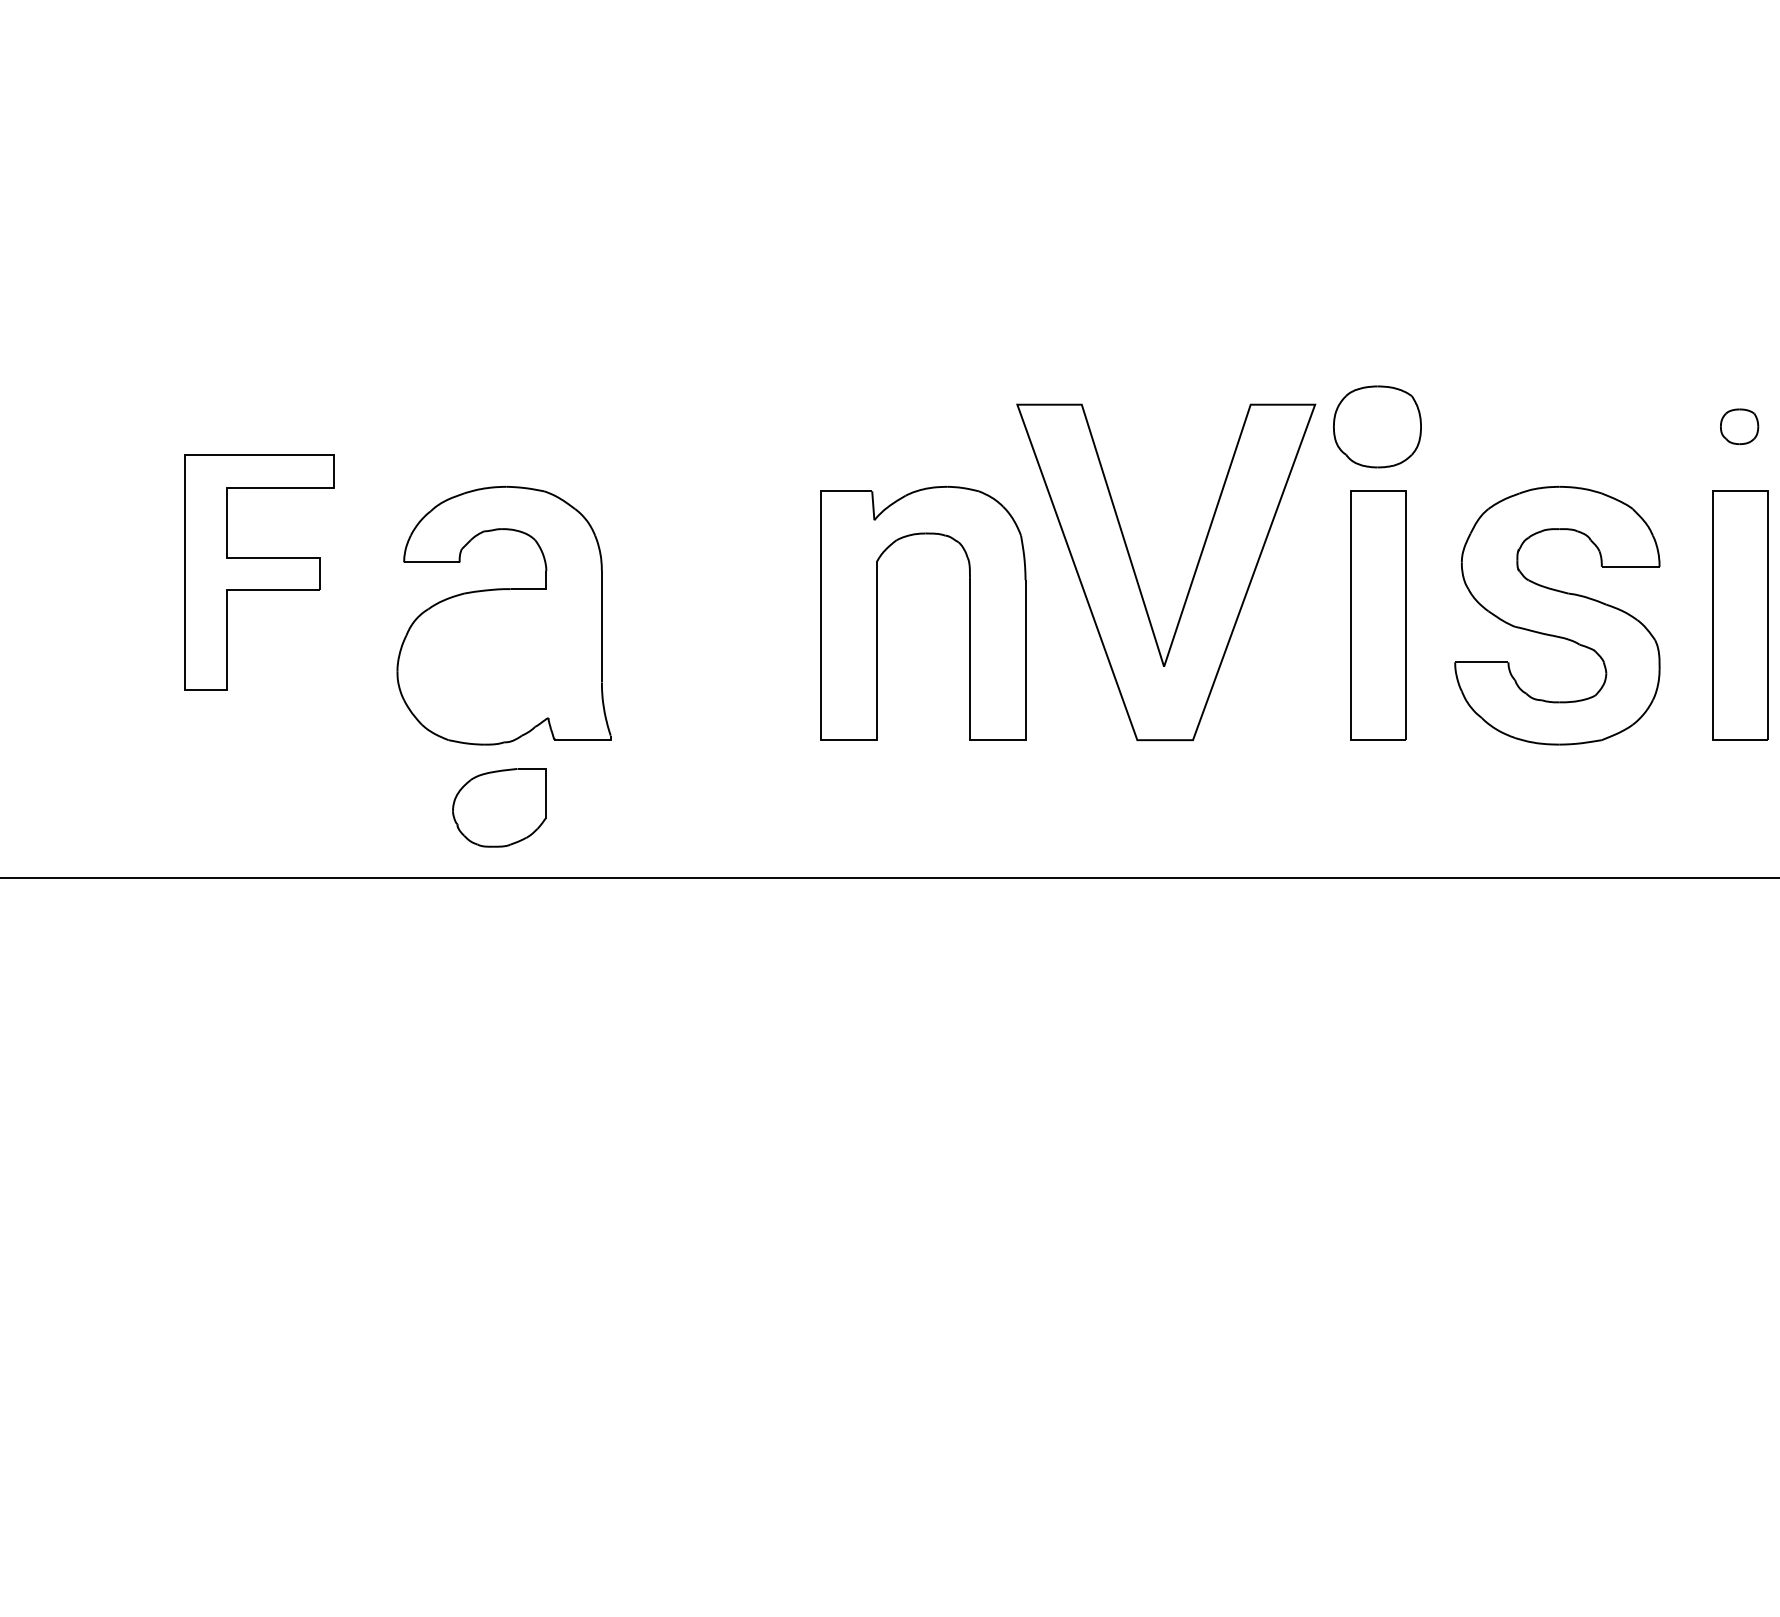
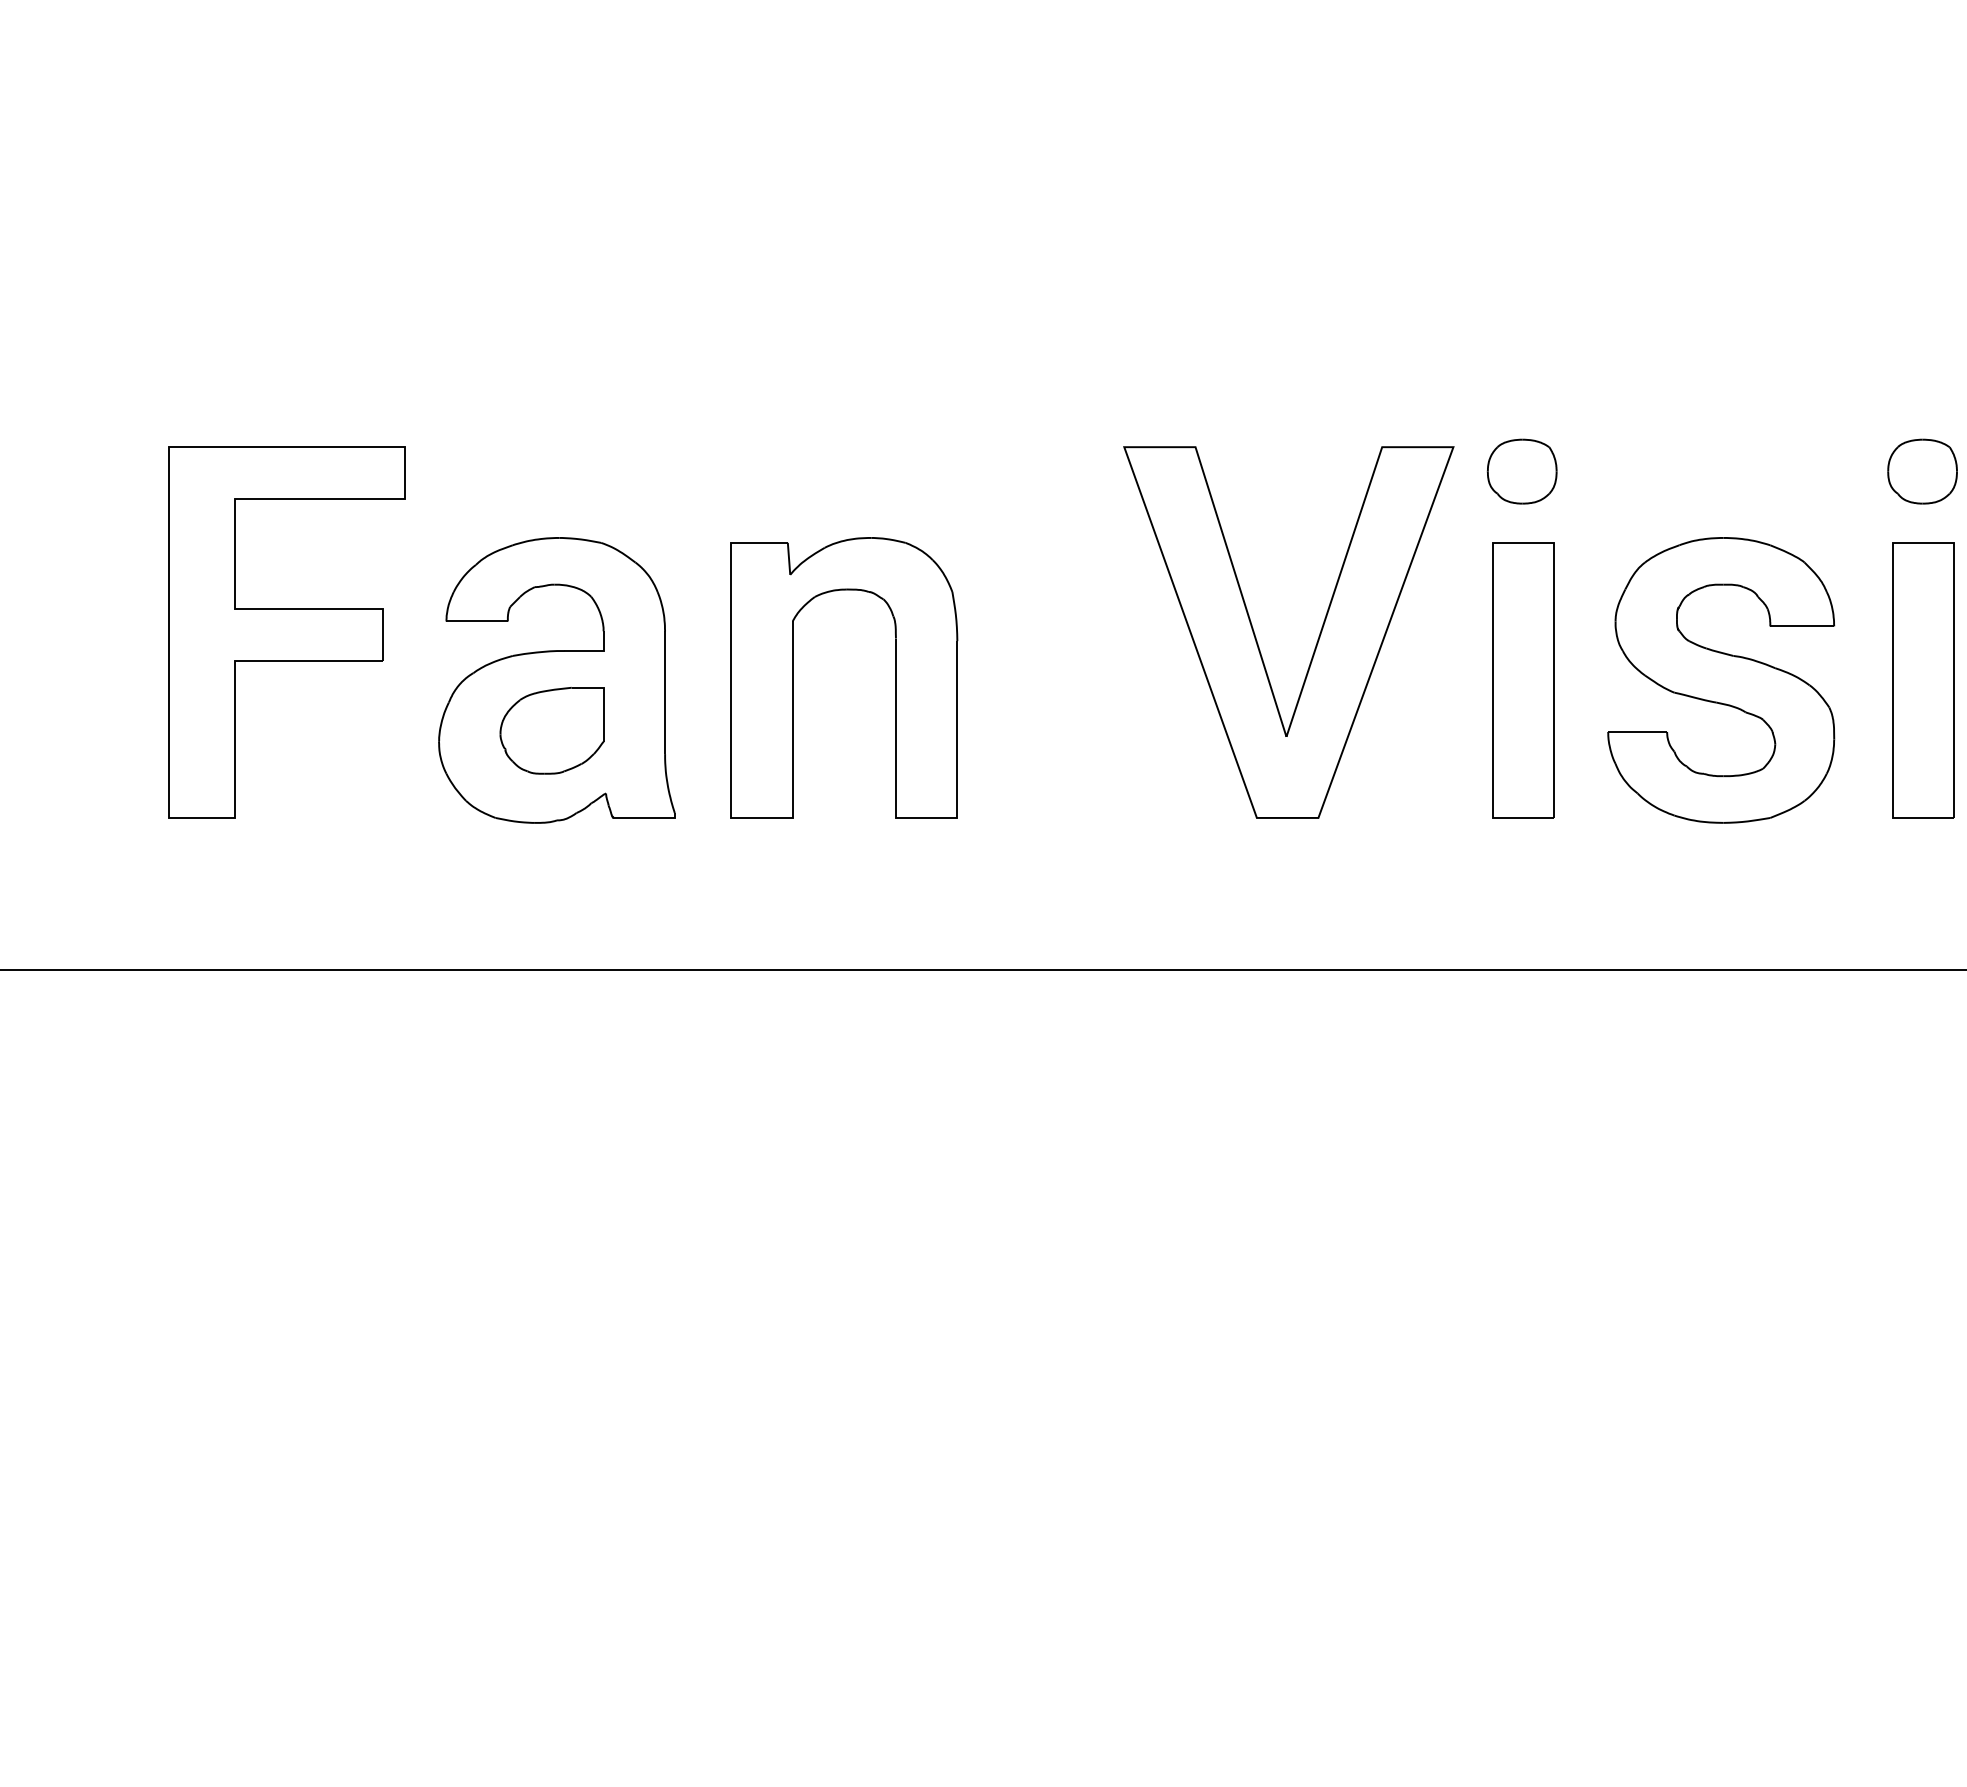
part: (1376, 426) -> (1521, 471), size x0.71
part: (1739, 426) -> (1922, 471), size x1.67
part: (259, 572) -> (286, 632), size x1.43
part: (877, 613) -> (793, 677), moved
part: (499, 807) -> (551, 730), moved

